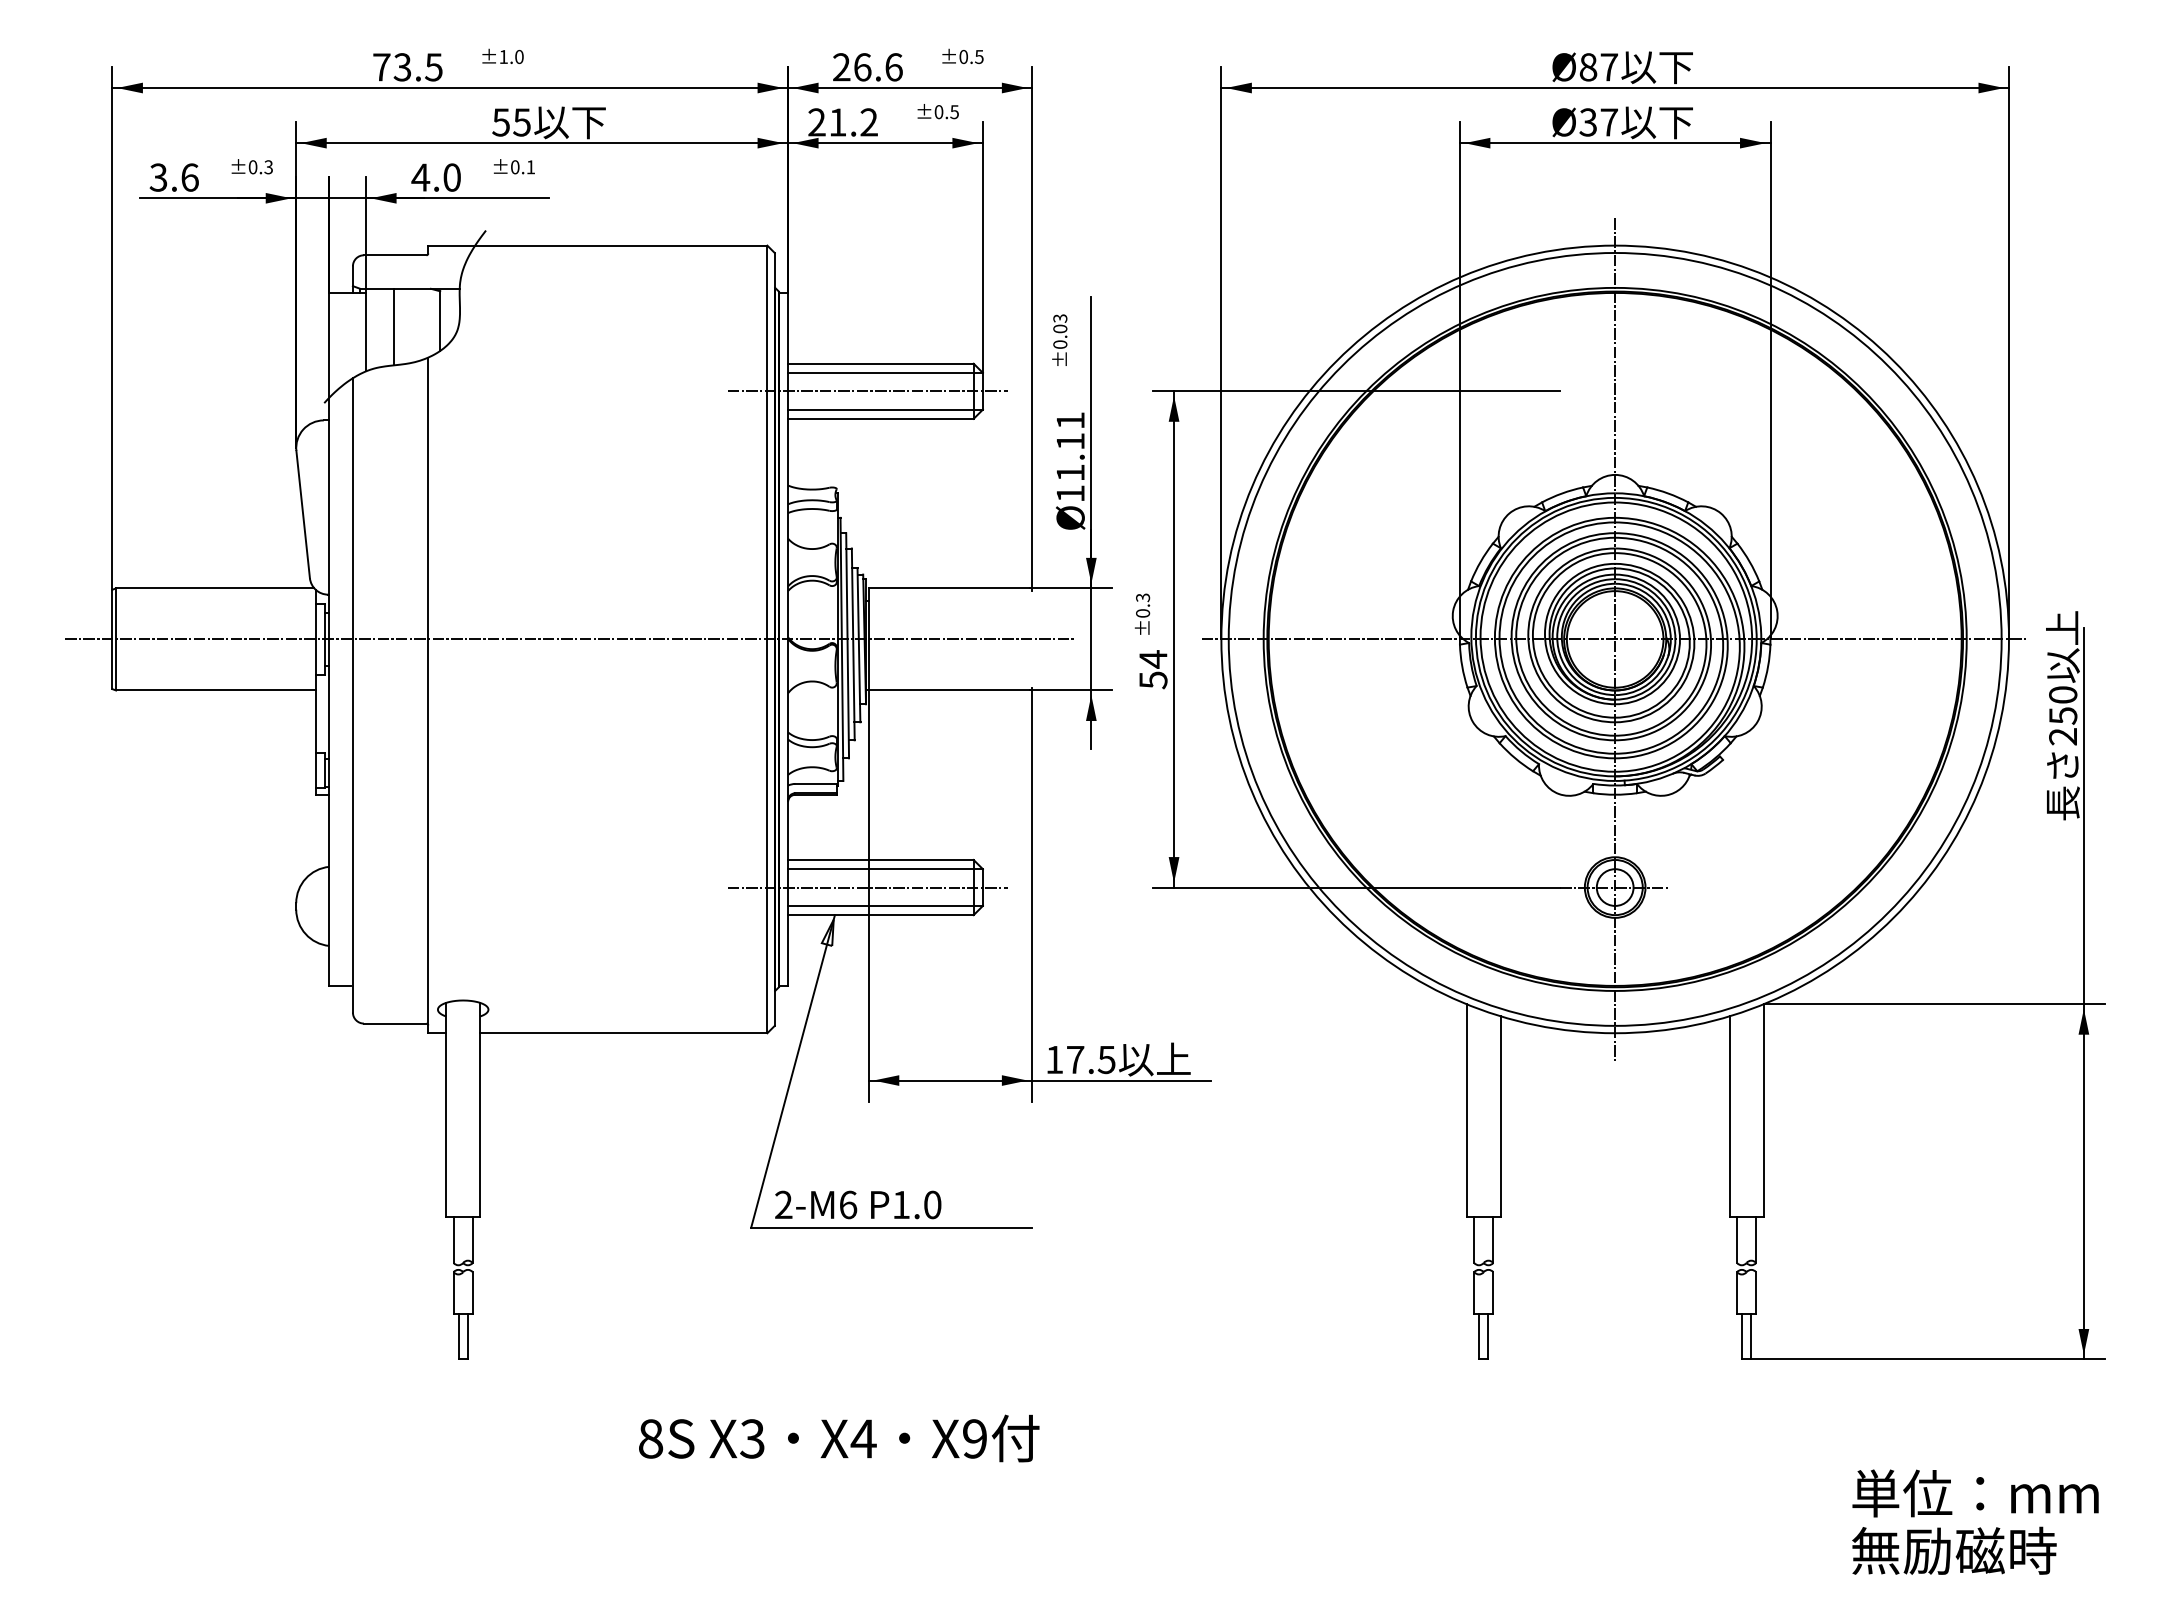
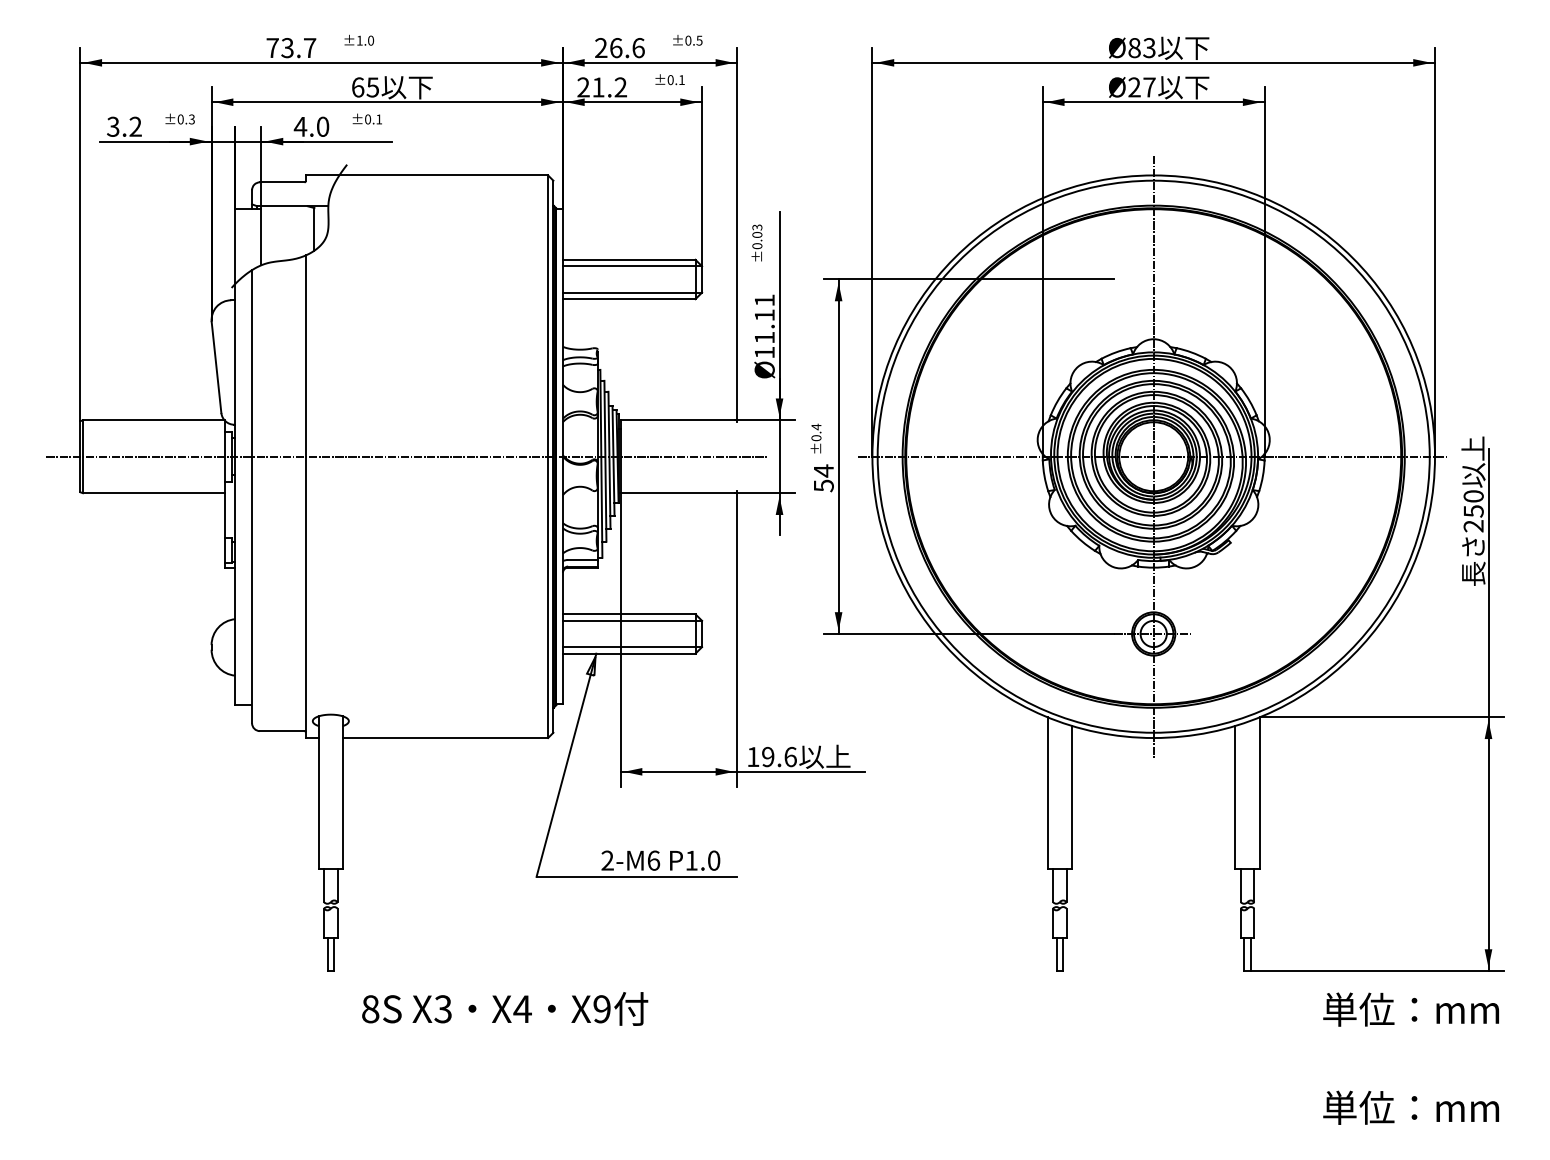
text: (433, 67) -> (309, 48), 73.5 -> 73.7
text: (1609, 67) -> (1149, 48), Ø87 -> Ø83
text: (954, 112) -> (681, 80), ±0.5 -> ±0.1
text: (501, 122) -> (358, 87), 55 -> 65
text: (1588, 122) -> (1134, 87), Ø37 -> Ø27
text: (189, 177) -> (135, 126), 3.6 -> 3.2
line: (394, 326) -> (281, 233), removed
line: (867, 391) -> (619, 279), removed
text: (1143, 597) -> (816, 426), ±0.3 -> ±0.4
line: (867, 887) -> (619, 633), removed
text: (1090, 1059) -> (778, 756), 17.5 -> 19.6
text: (858, 1204) -> (661, 860), moved
text: (839, 1438) -> (505, 1008), moved
text: (1975, 1493) -> (1411, 1009), moved
text: (1975, 1550) -> (1411, 1107), 無励磁時 -> 単位：mm

